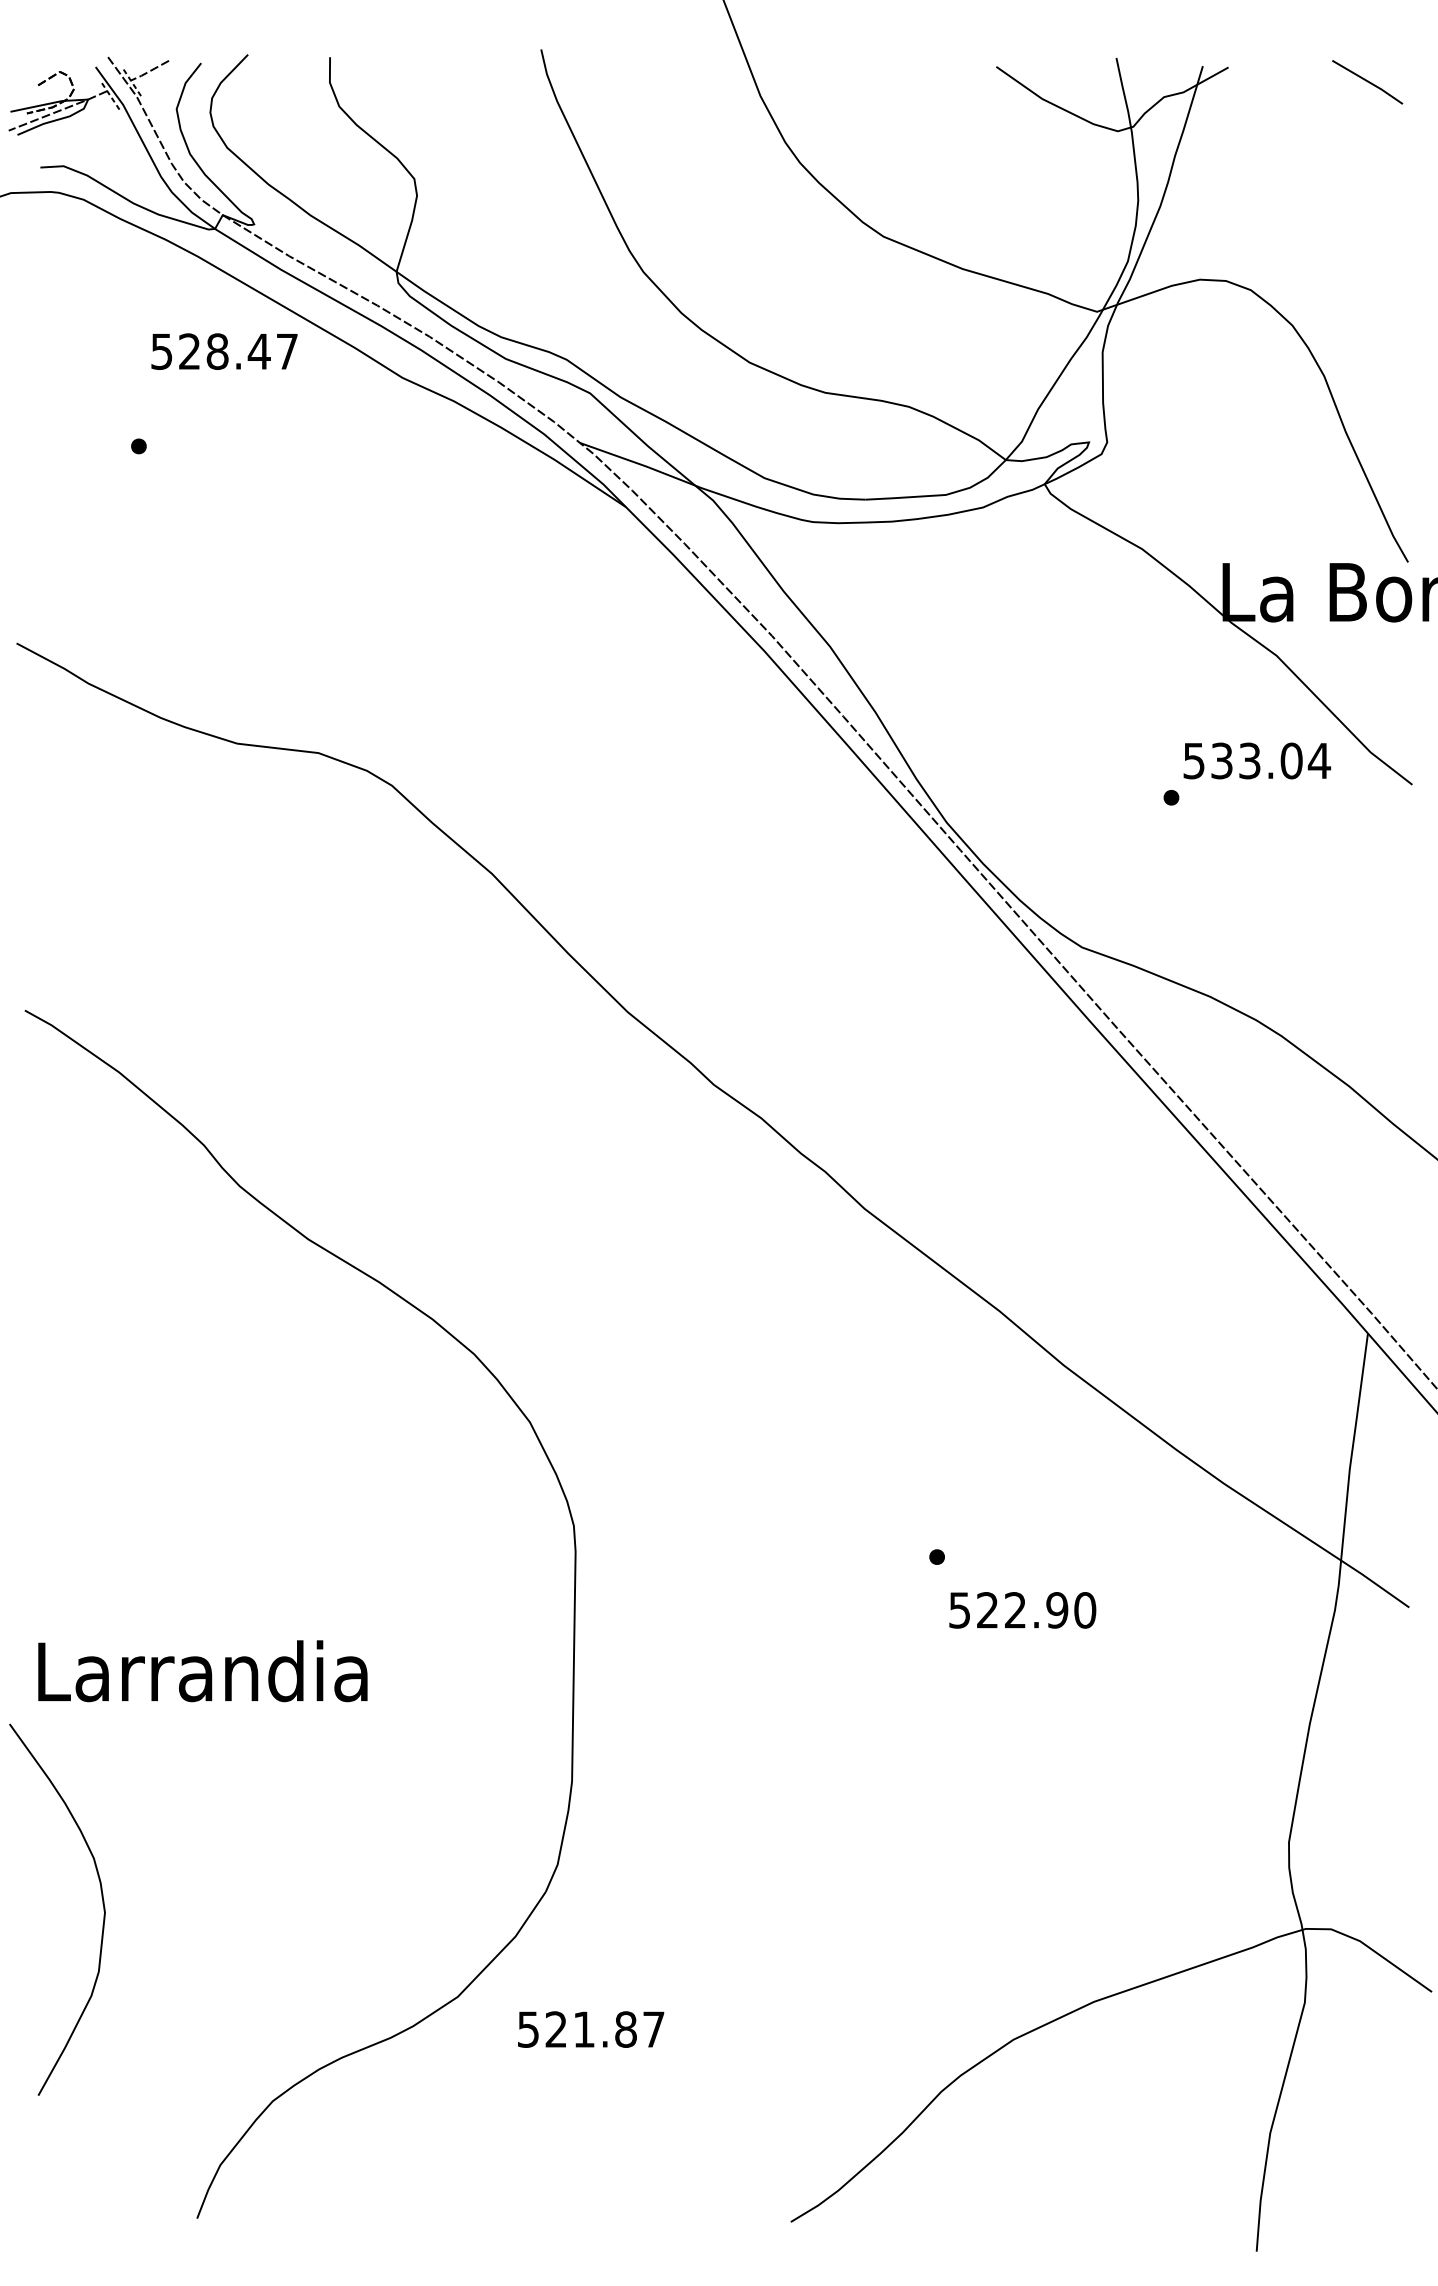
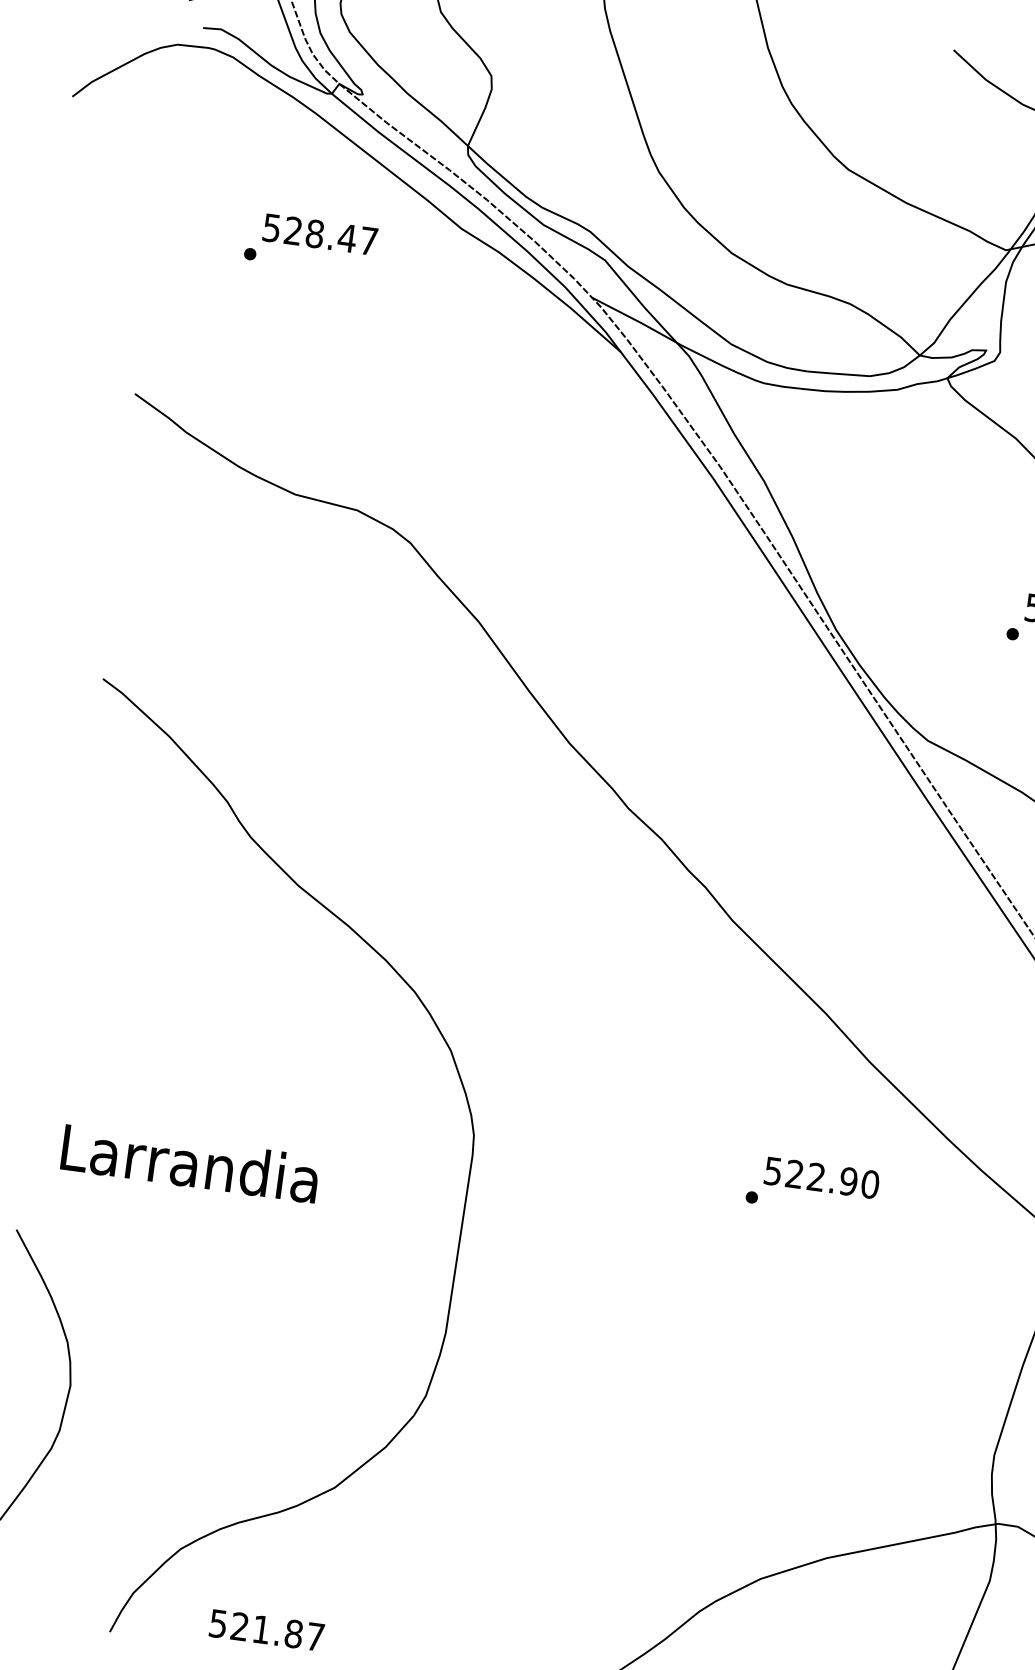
text: (224, 351) -> (320, 234), moved
text: (1022, 1610) -> (821, 1178), moved
text: (202, 1671) -> (190, 1163), moved
text: (591, 2029) -> (267, 1630), moved

